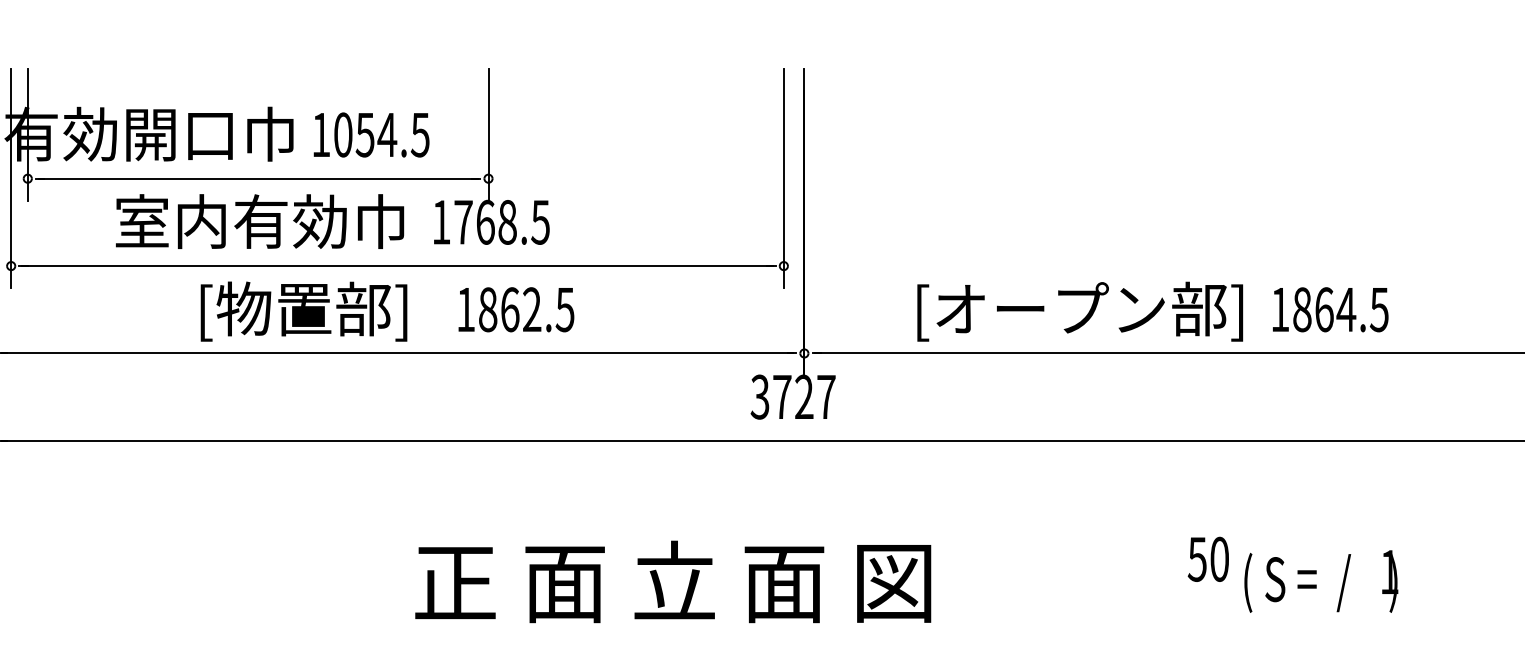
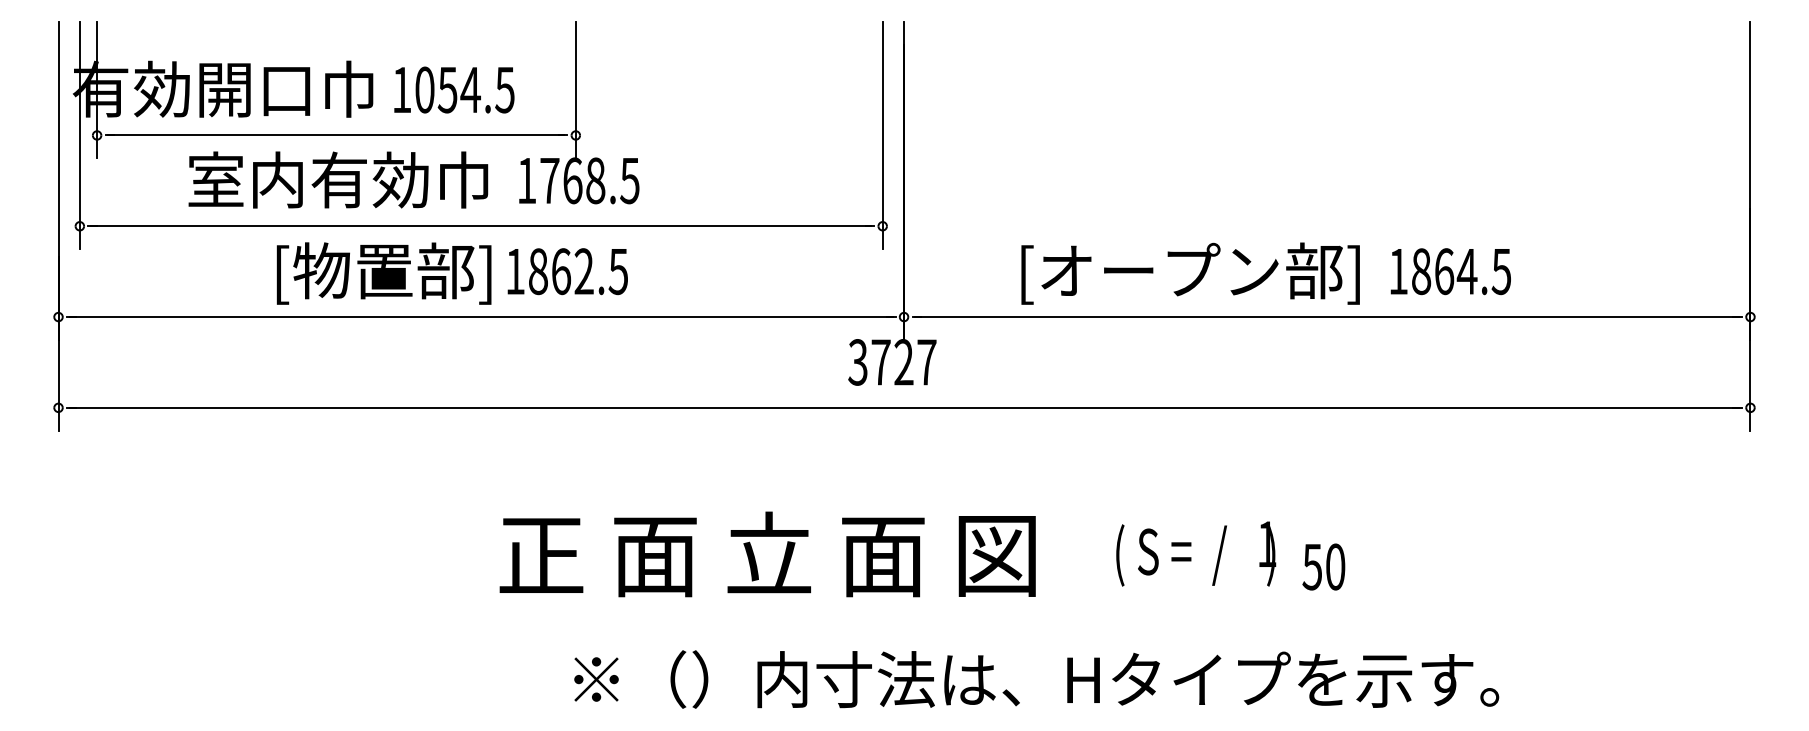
text: (516, 309) -> (567, 271), moved
text: (1208, 558) -> (1323, 566), moved
text: (1321, 581) -> (1196, 553), moved

